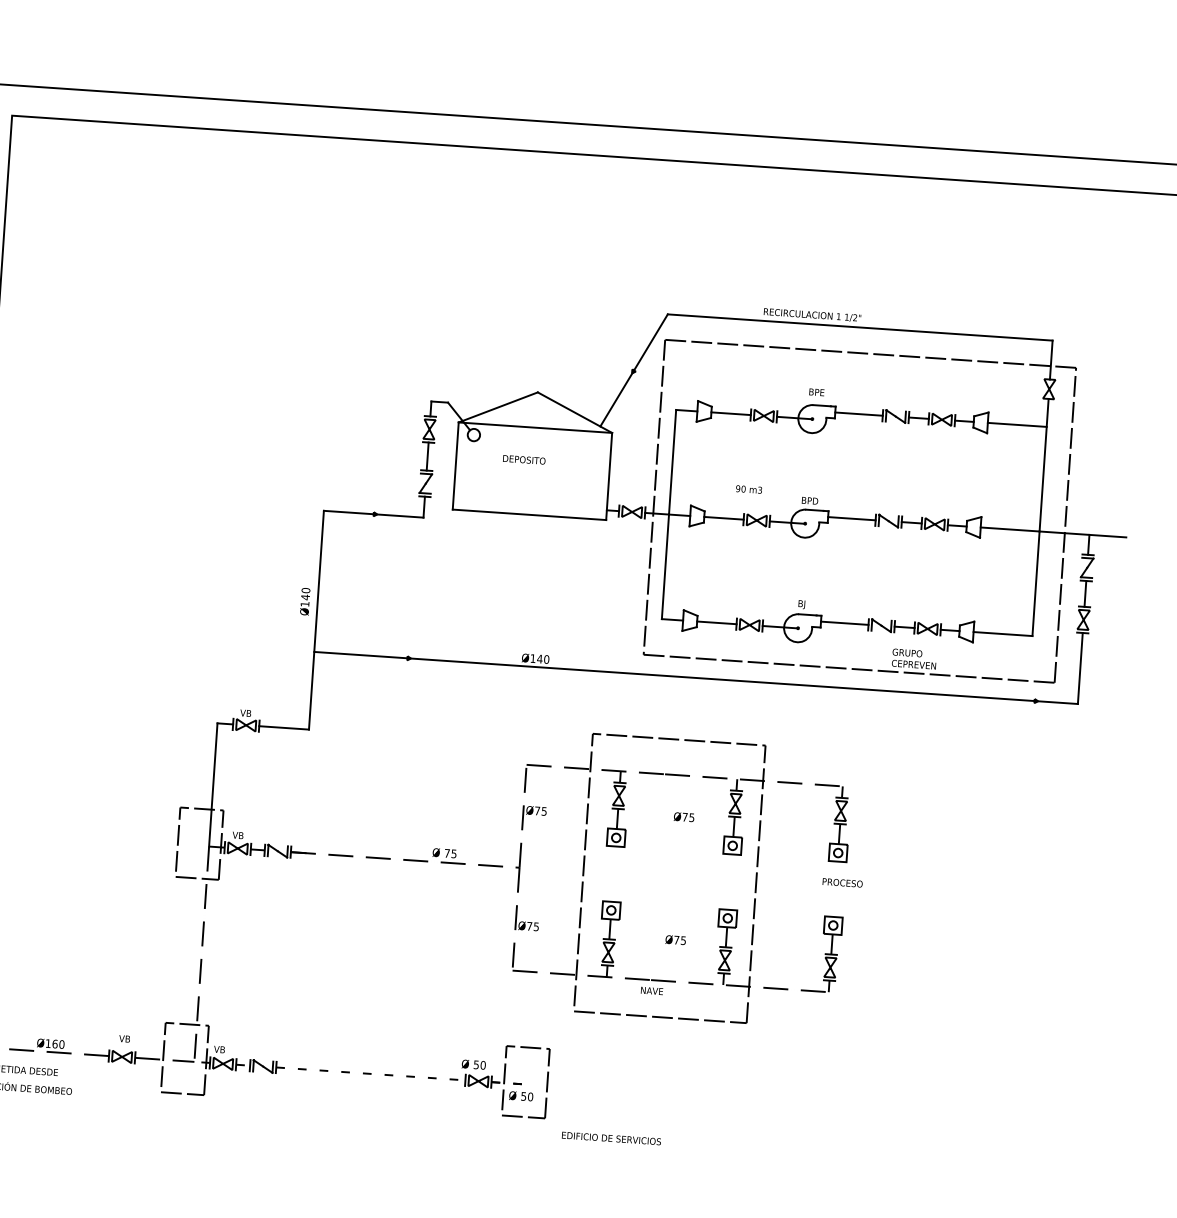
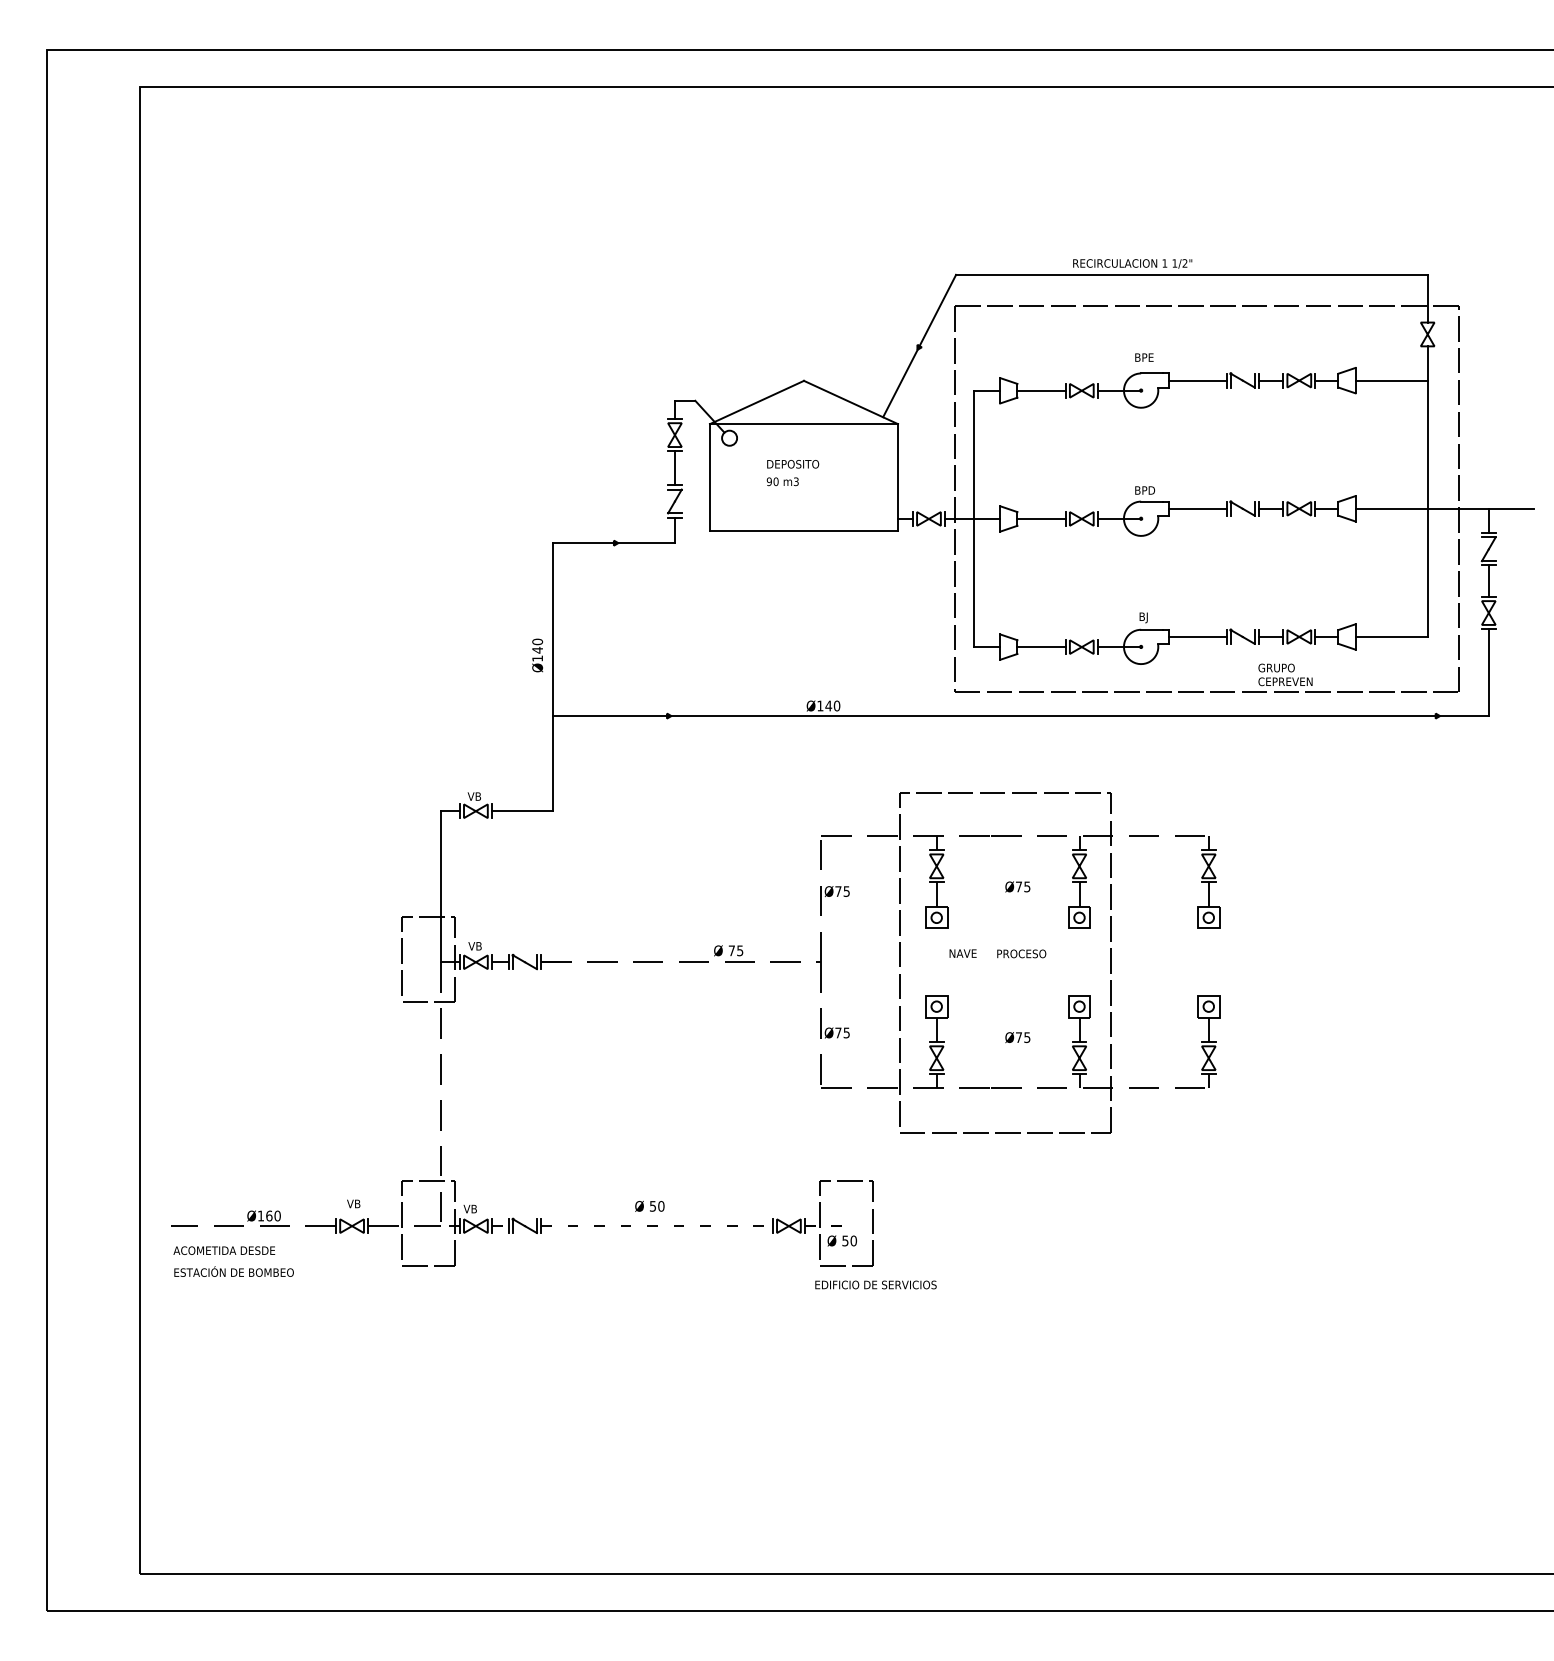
text: (748, 489) -> (782, 481), moved
text: (842, 882) -> (1021, 953), moved
text: (651, 990) -> (962, 953), moved
text: (473, 1063) -> (649, 1205), moved
text: (611, 1138) -> (875, 1284), moved

